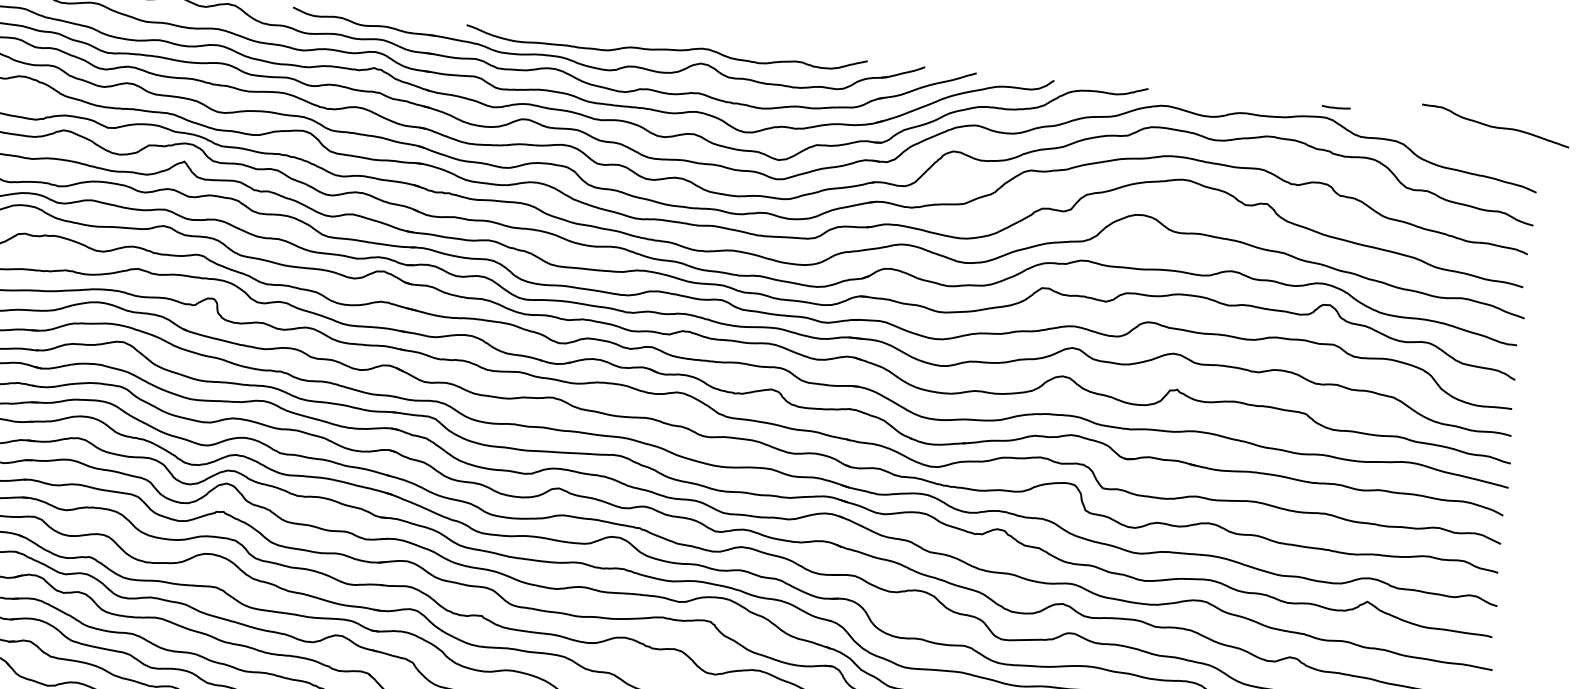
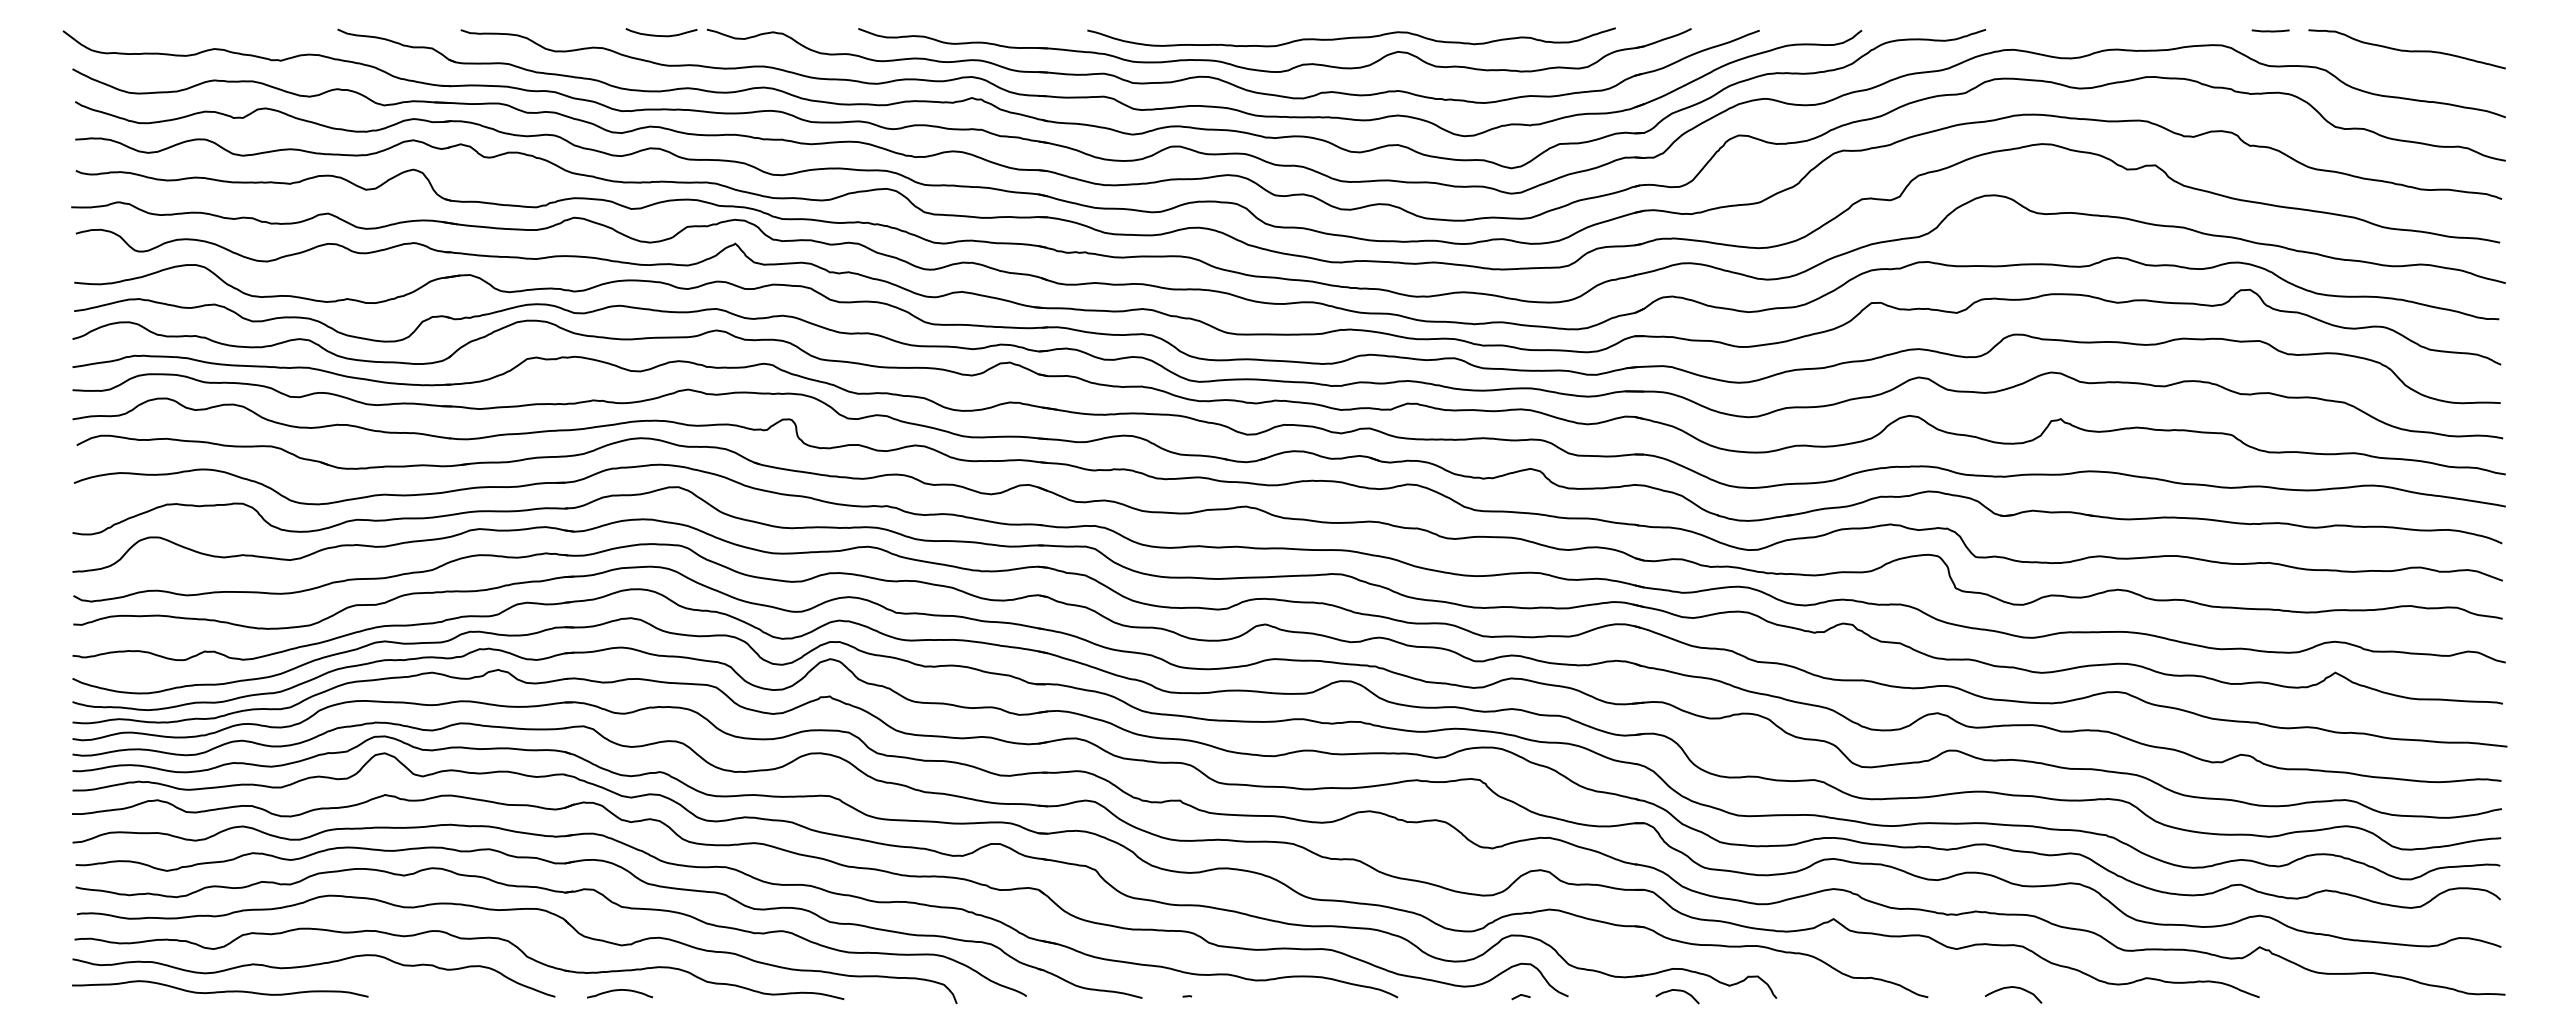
line: (1336, 107) -> (2270, 30), moved
curve: (1495, 126) -> (2406, 50), moved

